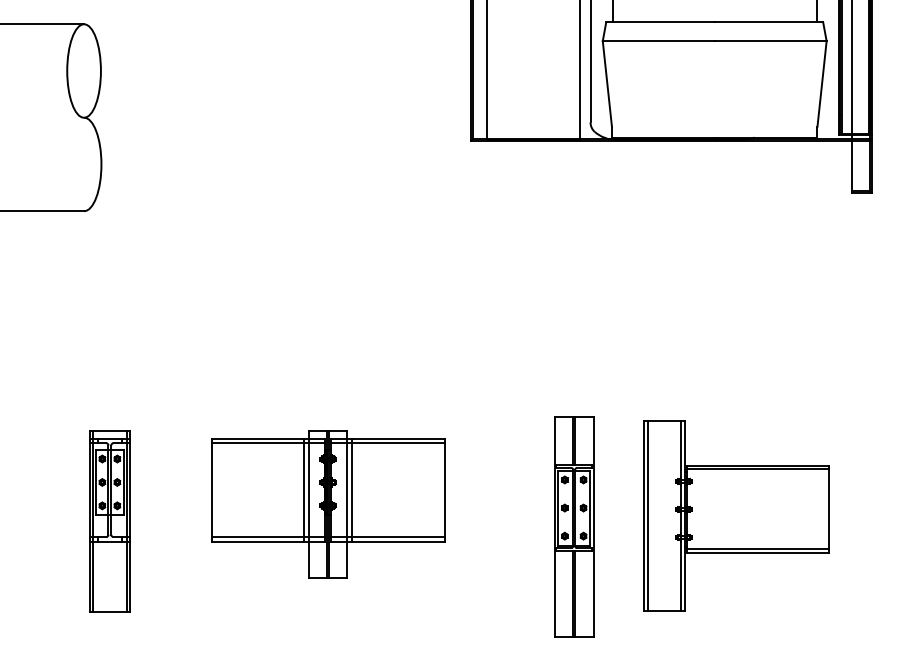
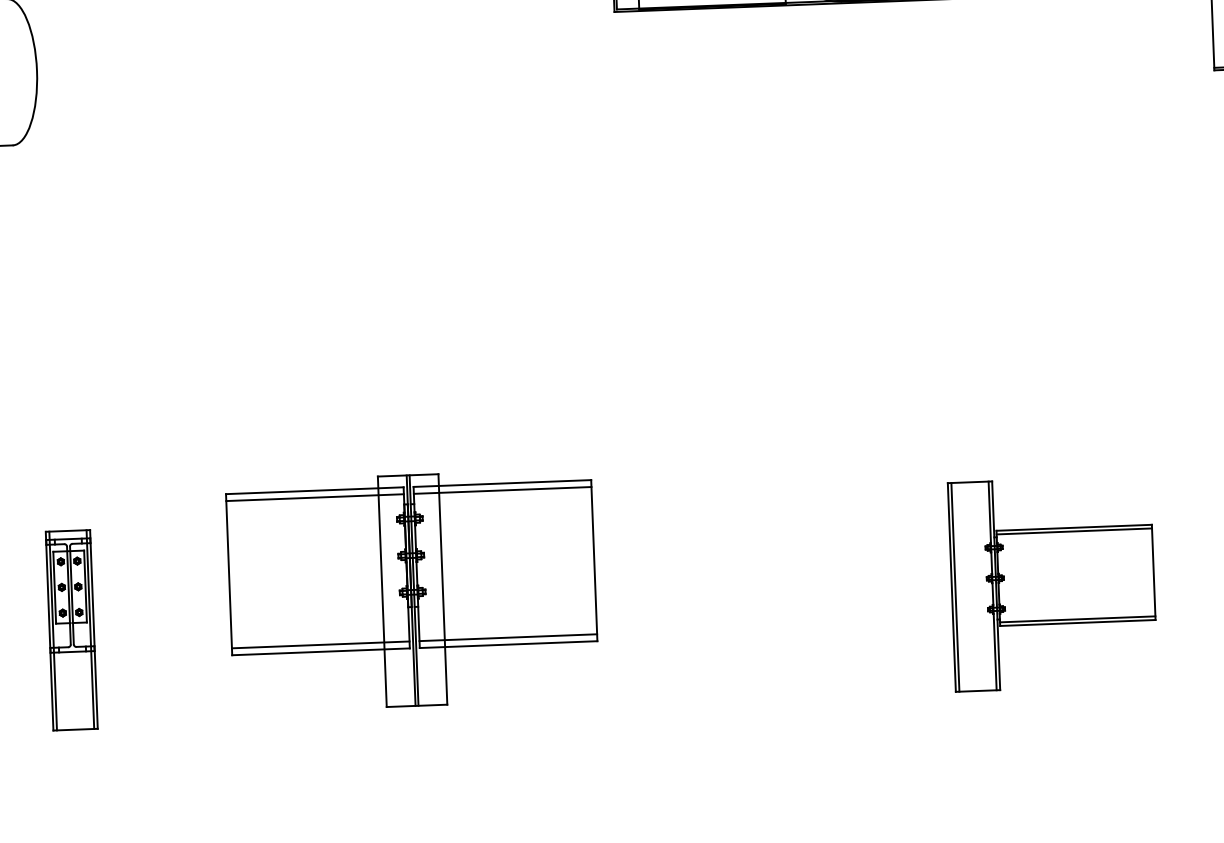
line: (304, 489) -> (374, 568), removed
line: (352, 489) -> (449, 565), removed
part: (736, 515) -> (1052, 582), size x0.7
part: (109, 521) -> (71, 629), size x0.7
part: (574, 526) -> (799, 609), removed

